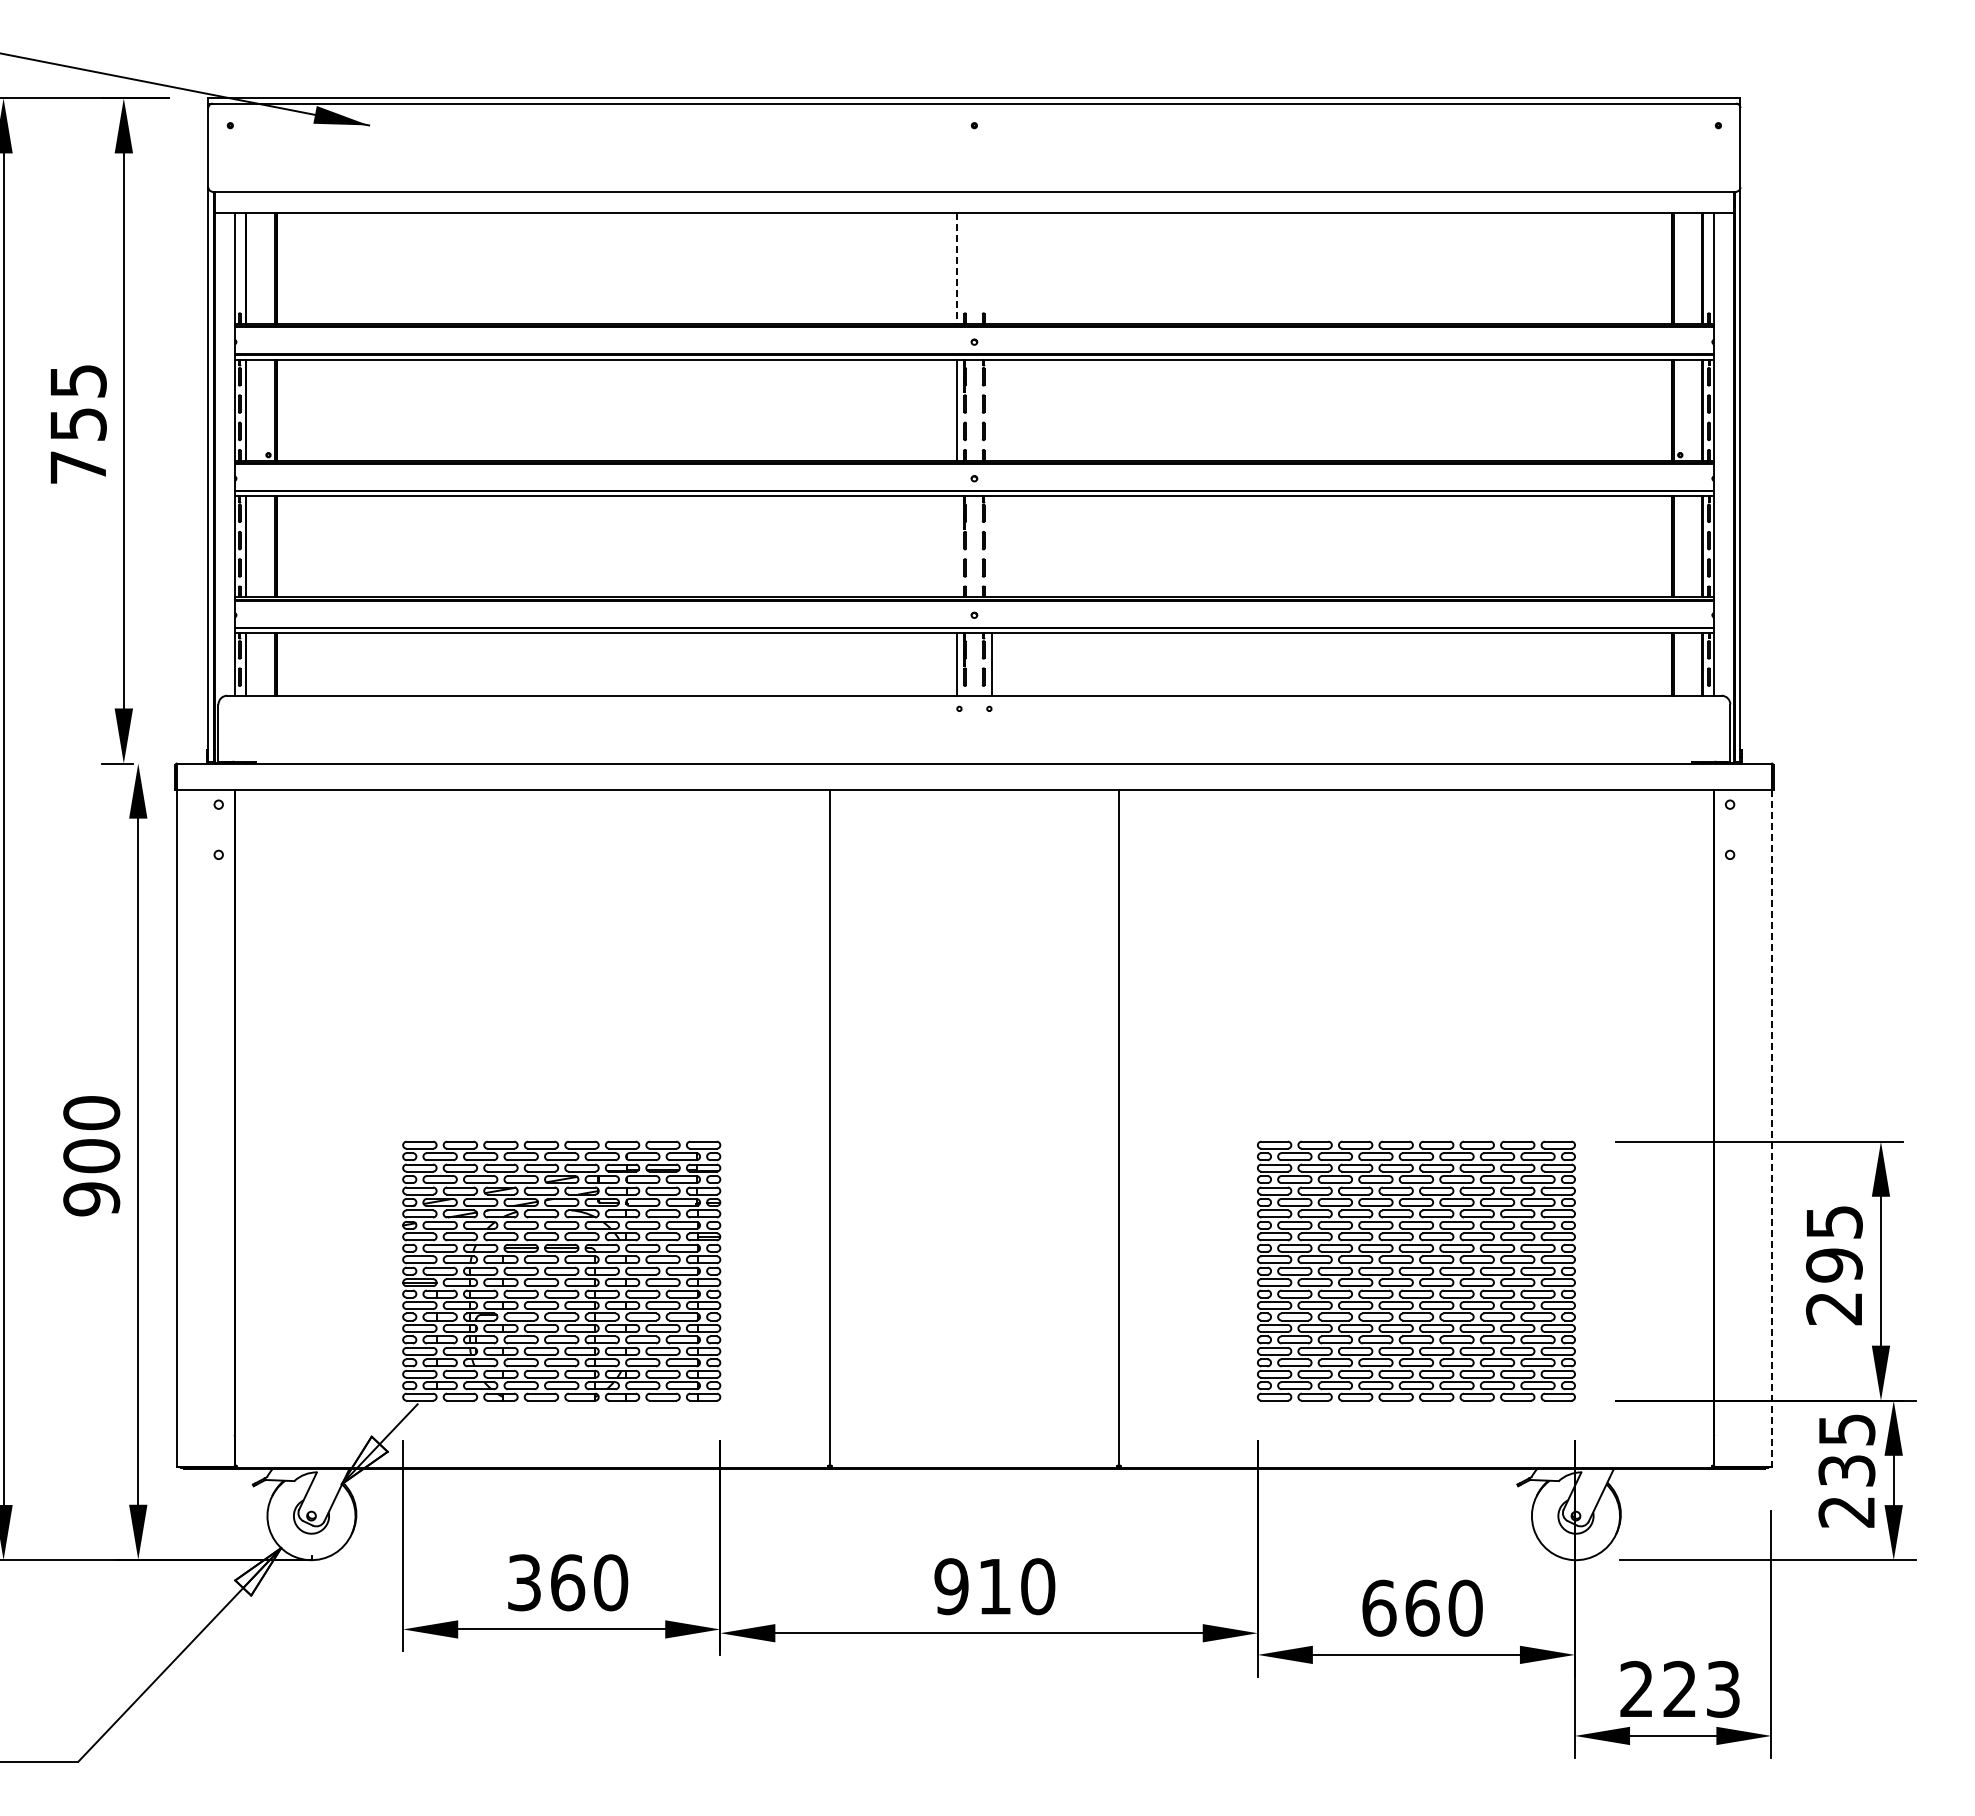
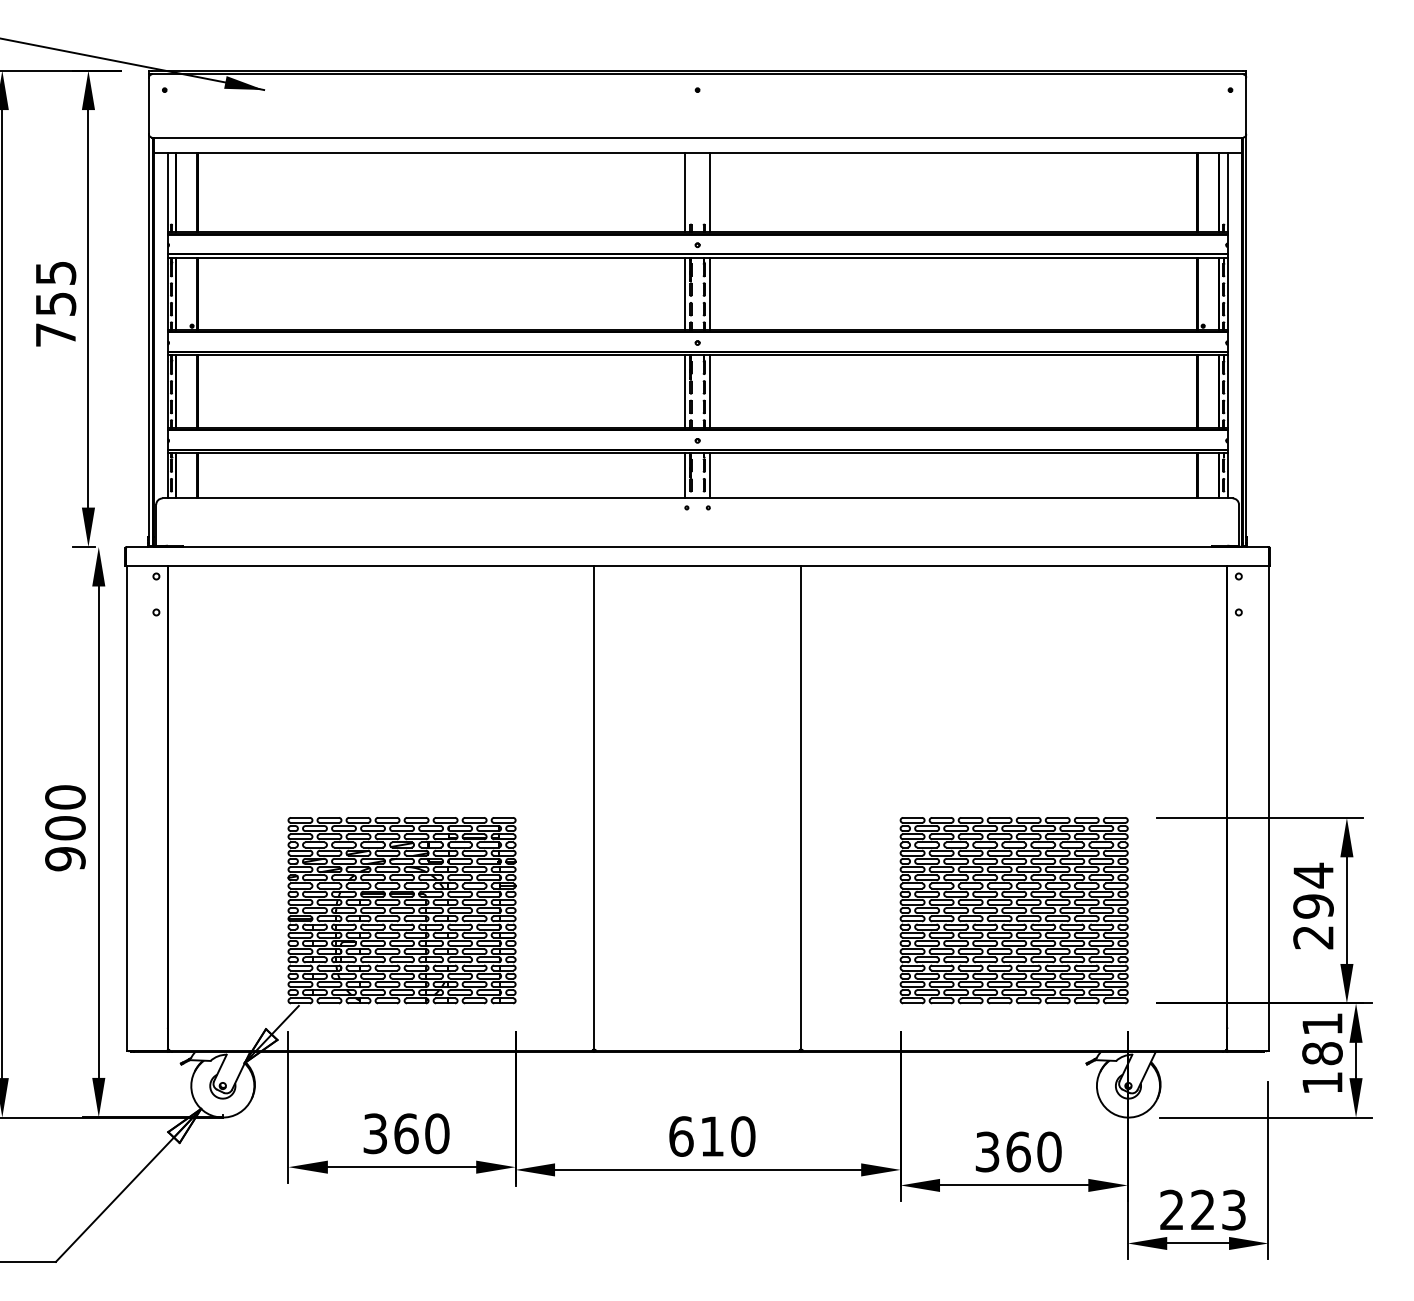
line: (956, 268) -> (684, 192), dashed -> solid
line: (992, 268) -> (710, 192), added
line: (992, 409) -> (710, 293), added
line: (956, 546) -> (684, 391), added
line: (992, 546) -> (710, 391), added
line: (1771, 1128) -> (1268, 808), dashed -> solid
text: (1834, 1222) -> (1313, 875), 295 -> 294
text: (1846, 1470) -> (1322, 1053), 235 -> 181
text: (951, 1586) -> (681, 1136), 910 -> 610
text: (1379, 1607) -> (987, 1151), 660 -> 360

